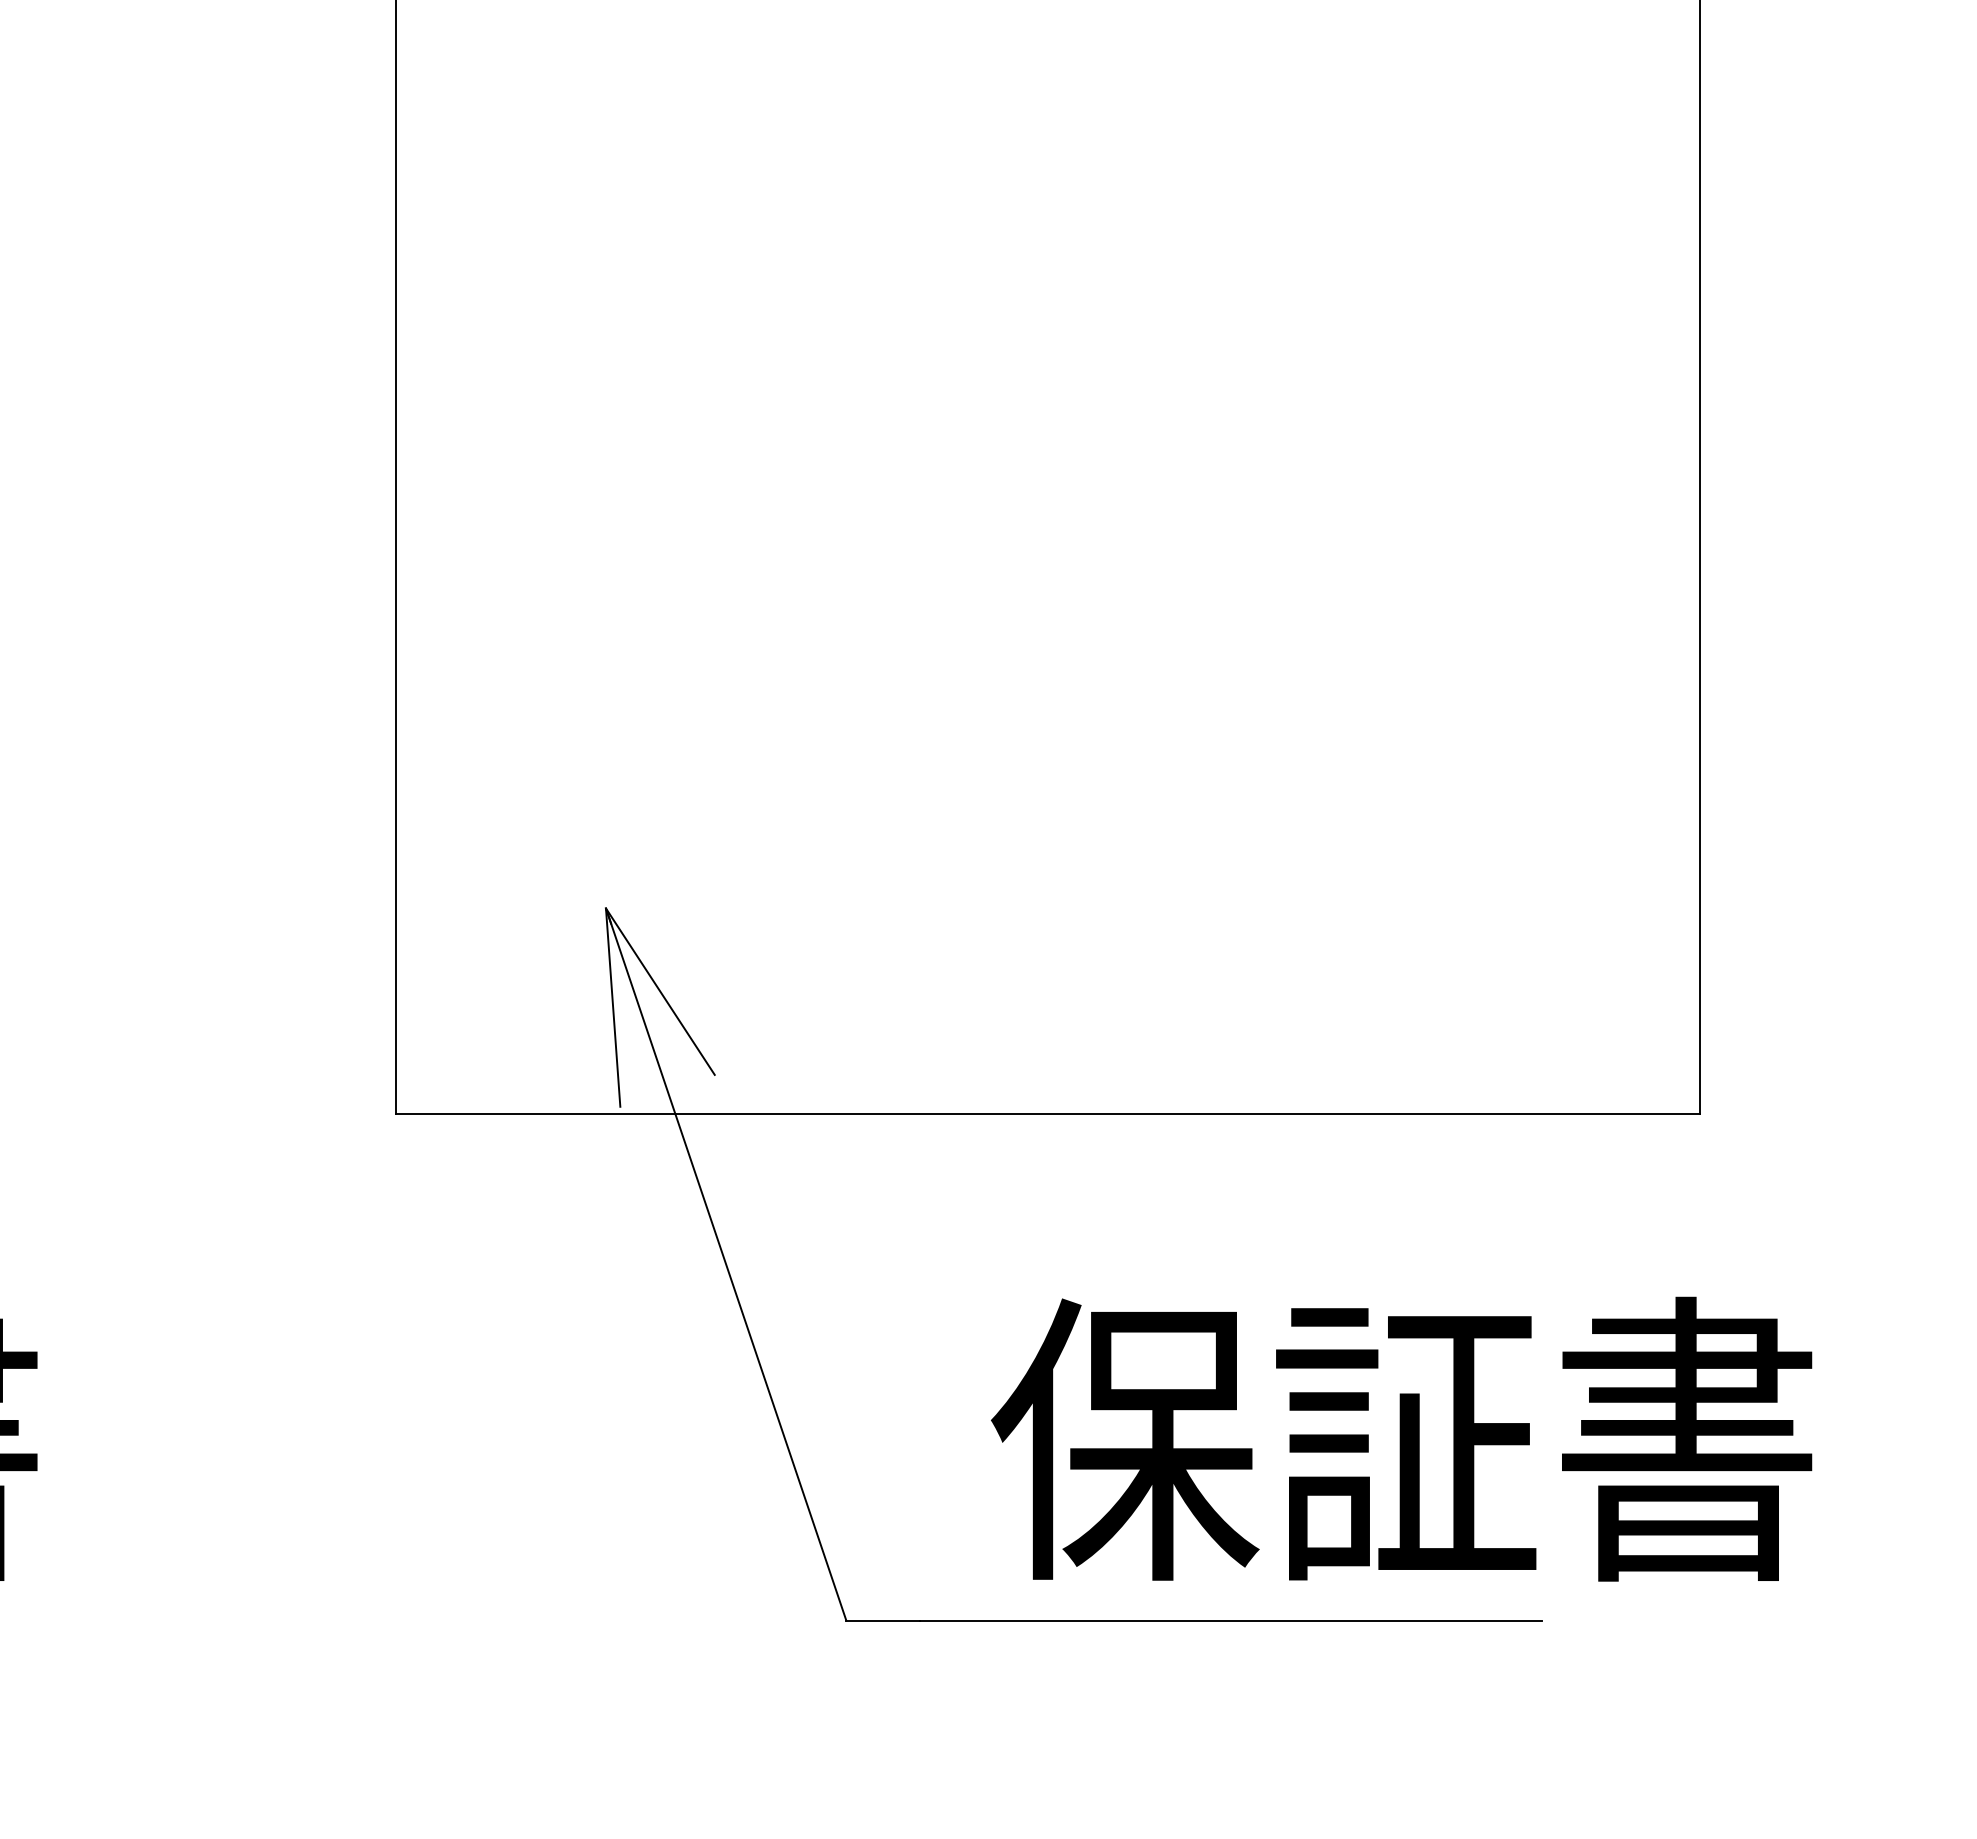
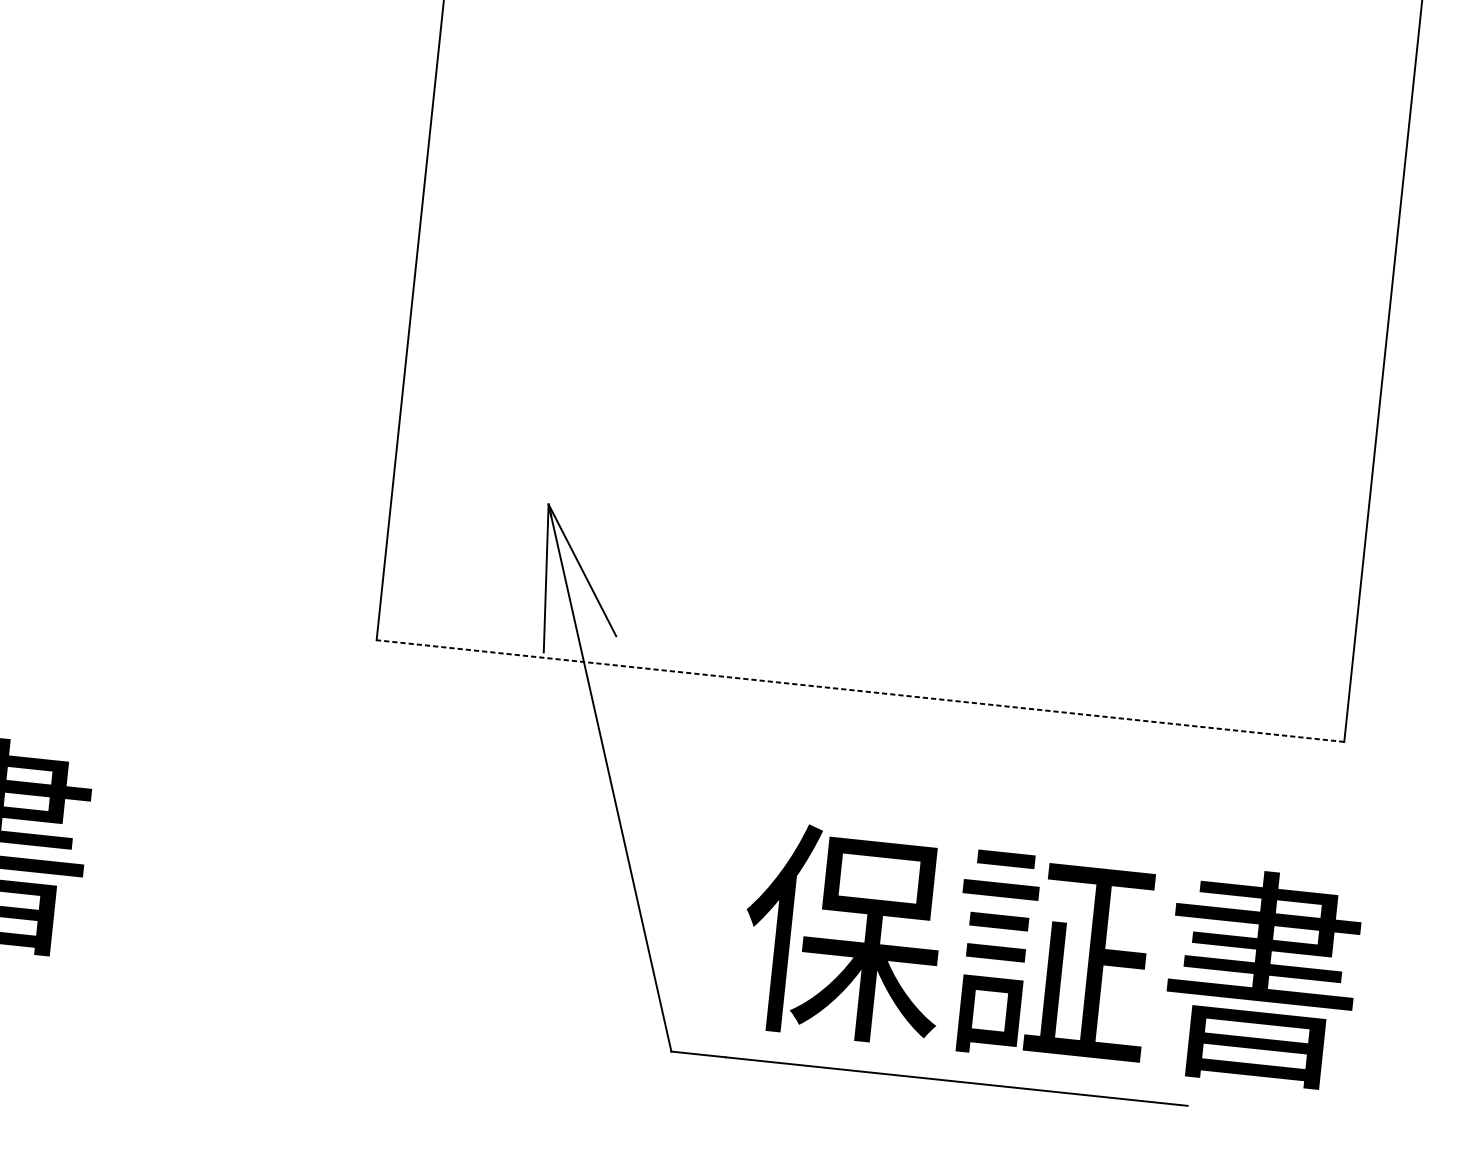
line: (1047, 1113) -> (860, 690), solid -> dashed
text: (1401, 1438) -> (1050, 954), moved

